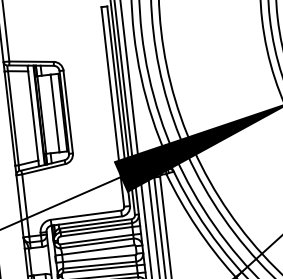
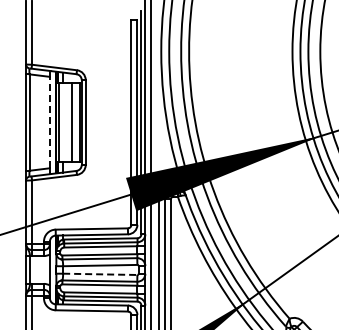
line: (32, 115) -> (49, 122), solid -> dashed
line: (99, 258) -> (100, 274), solid -> dashed

